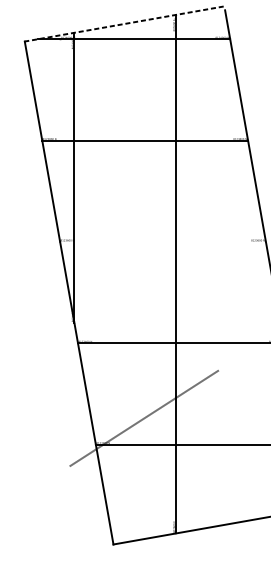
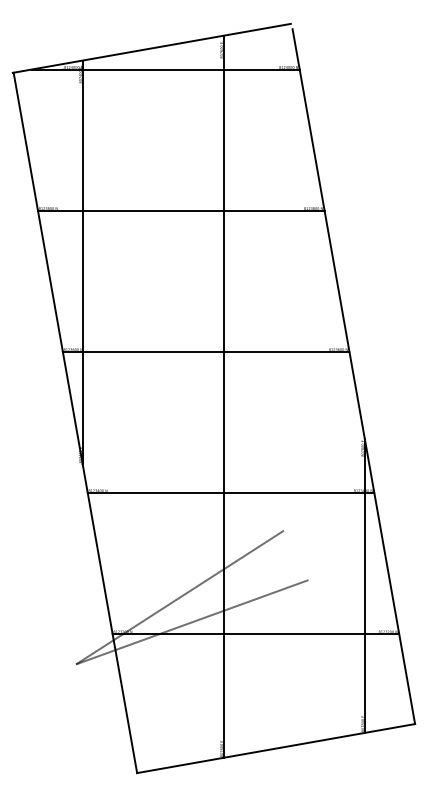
line: (124, 24) -> (152, 48), dashed -> solid
line: (162, 241) -> (205, 351), added
line: (153, 436) -> (192, 622), added

